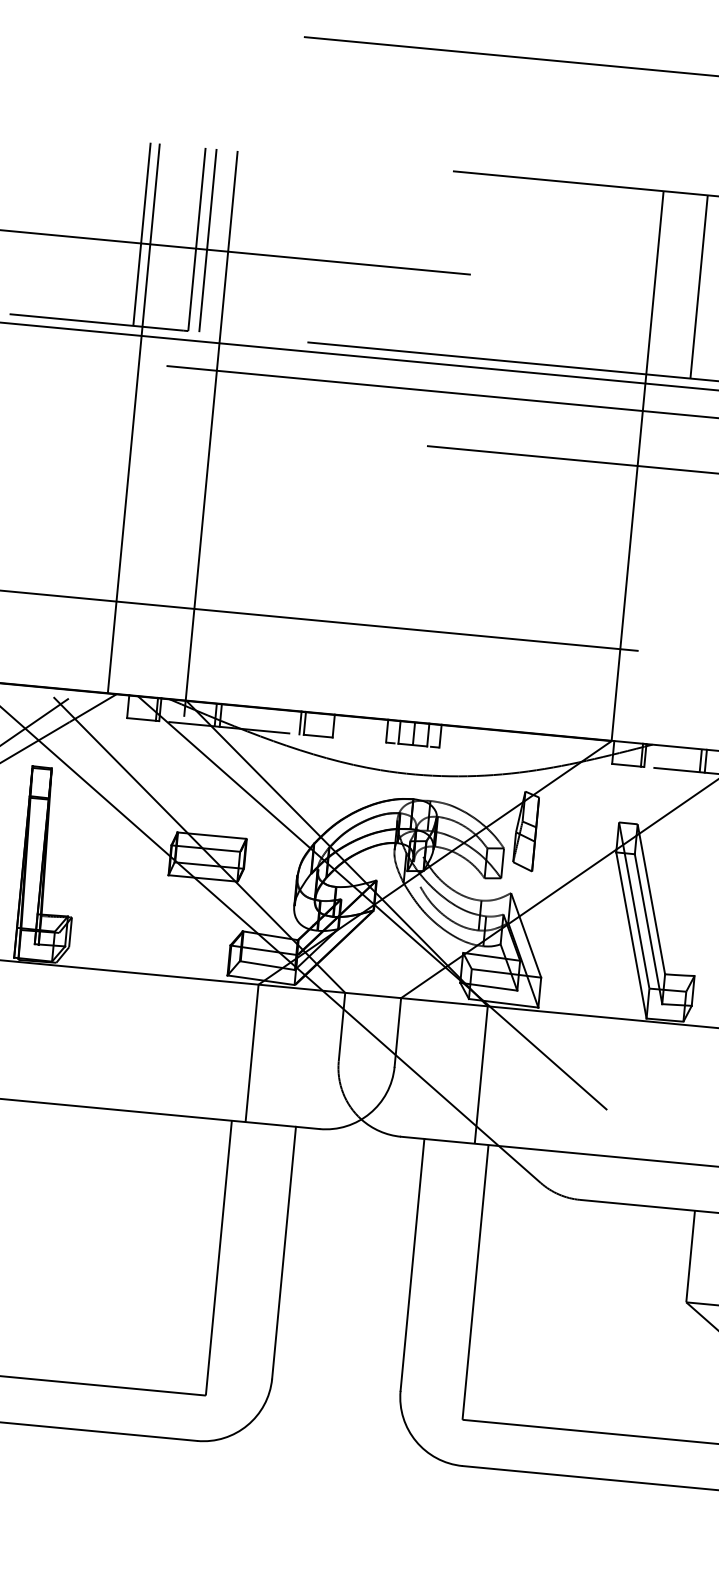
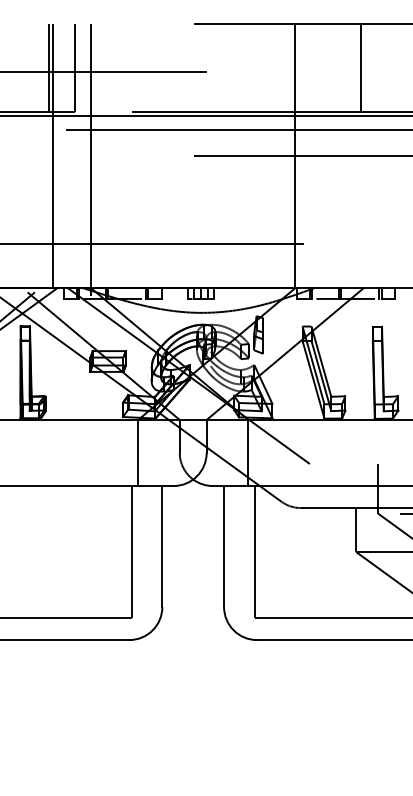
line: (207, 239) -> (80, 67), removed
line: (699, 286) -> (316, 67), removed

